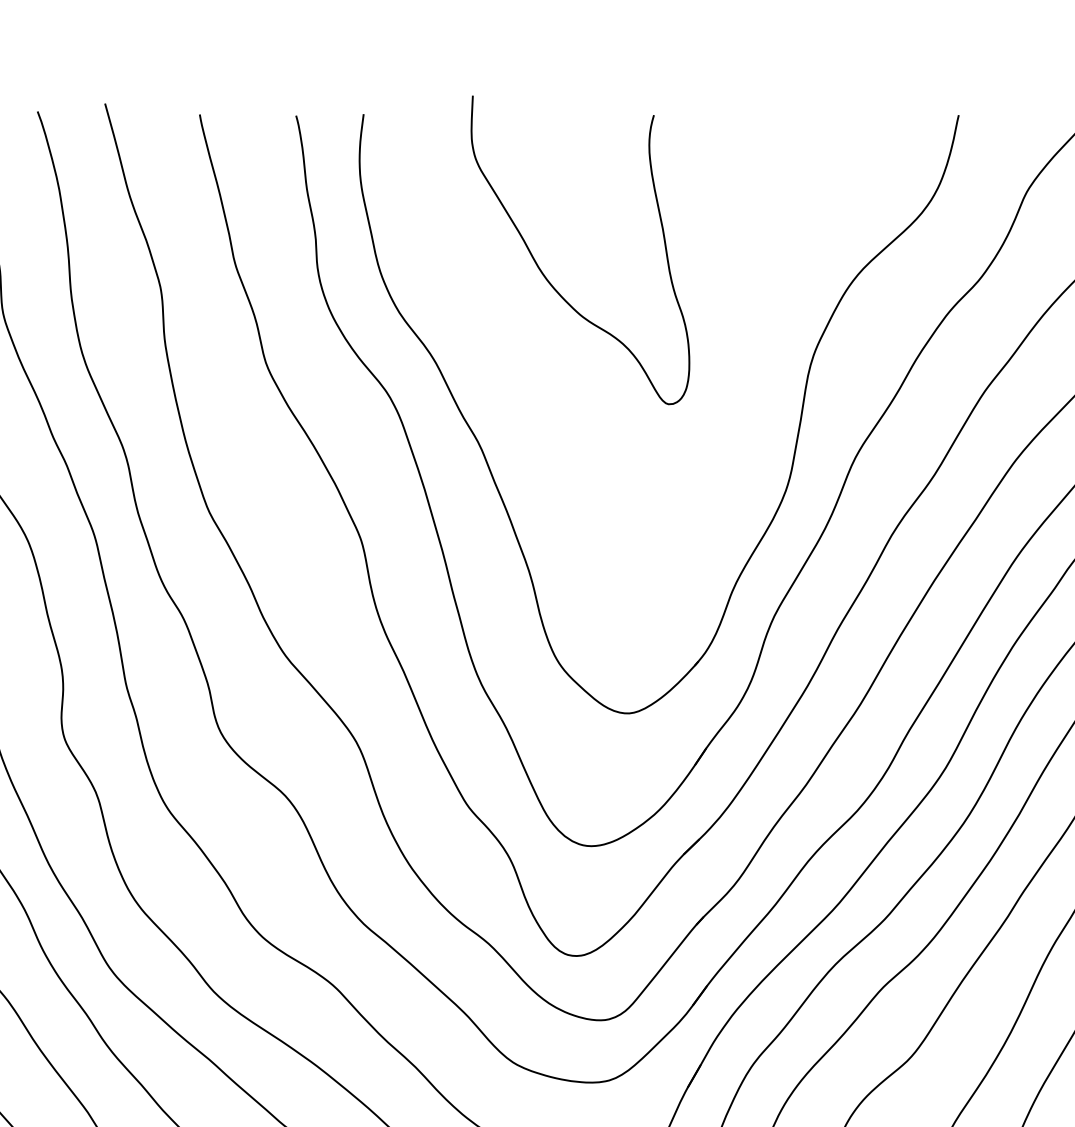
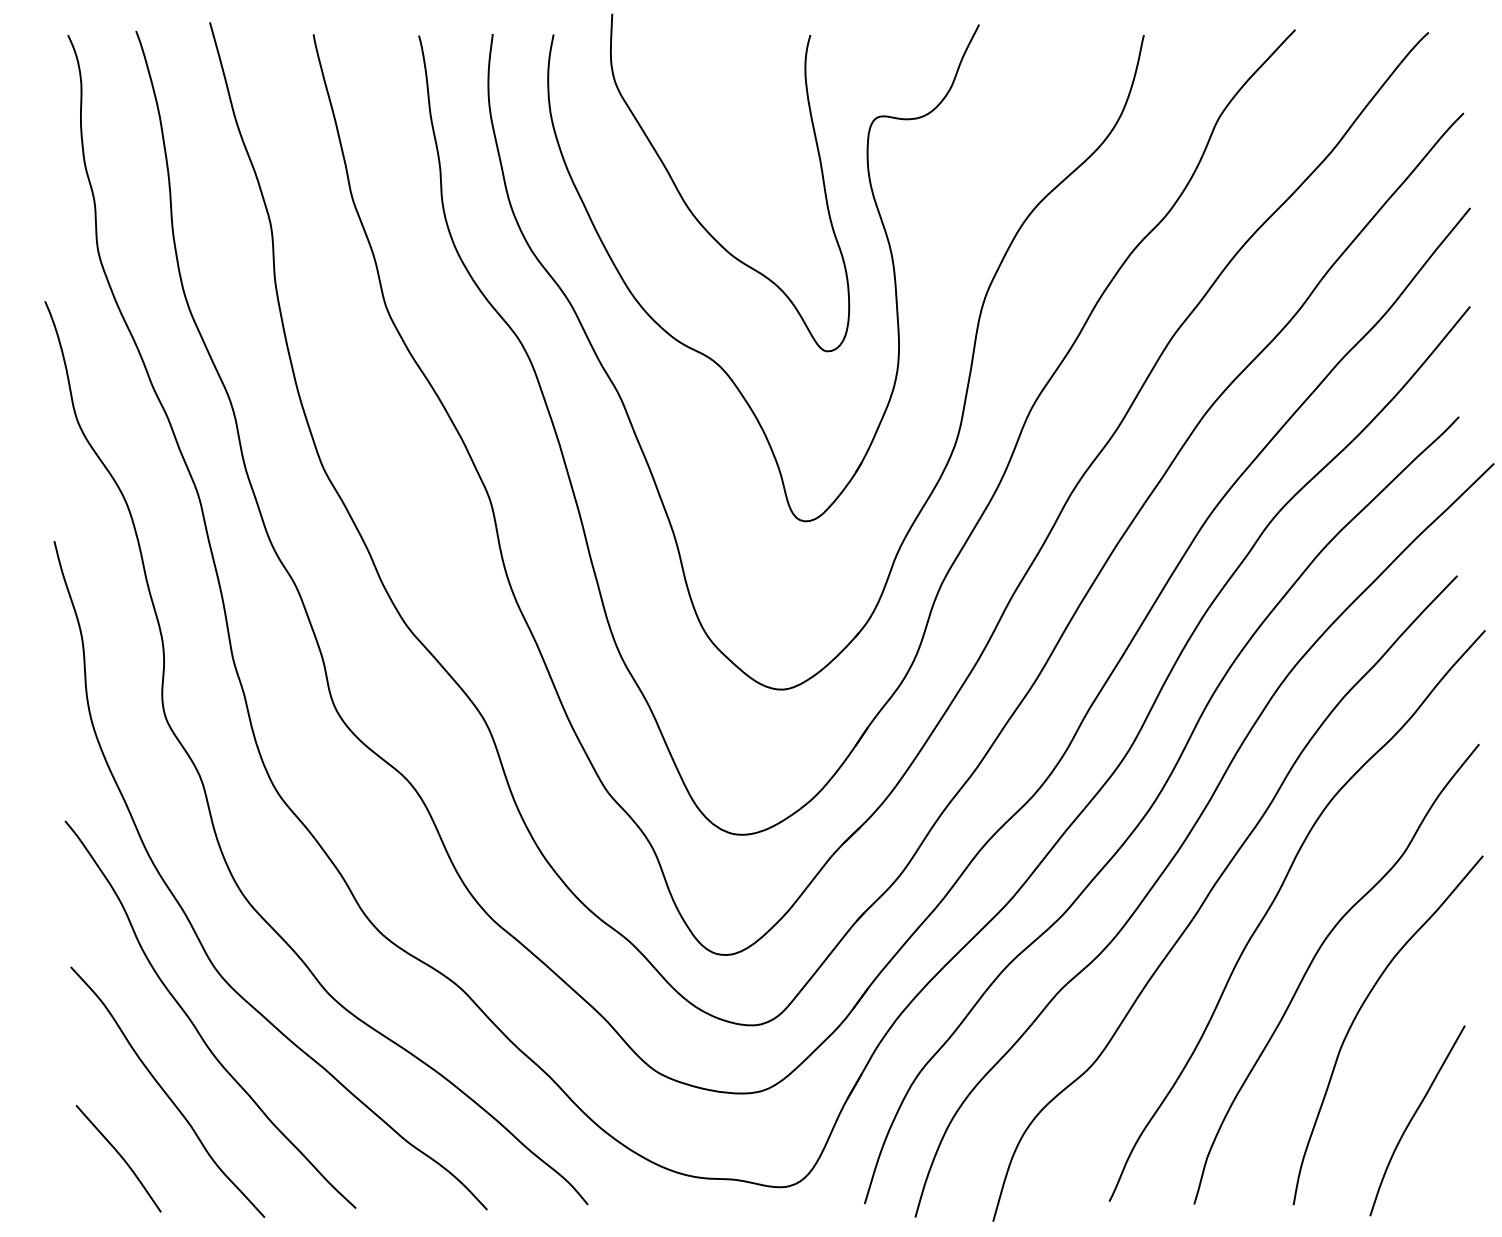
part: (559, 408) -> (707, 355), added

